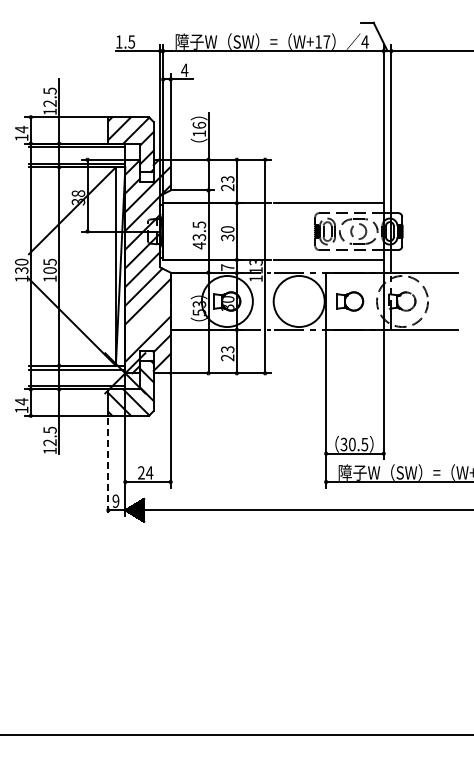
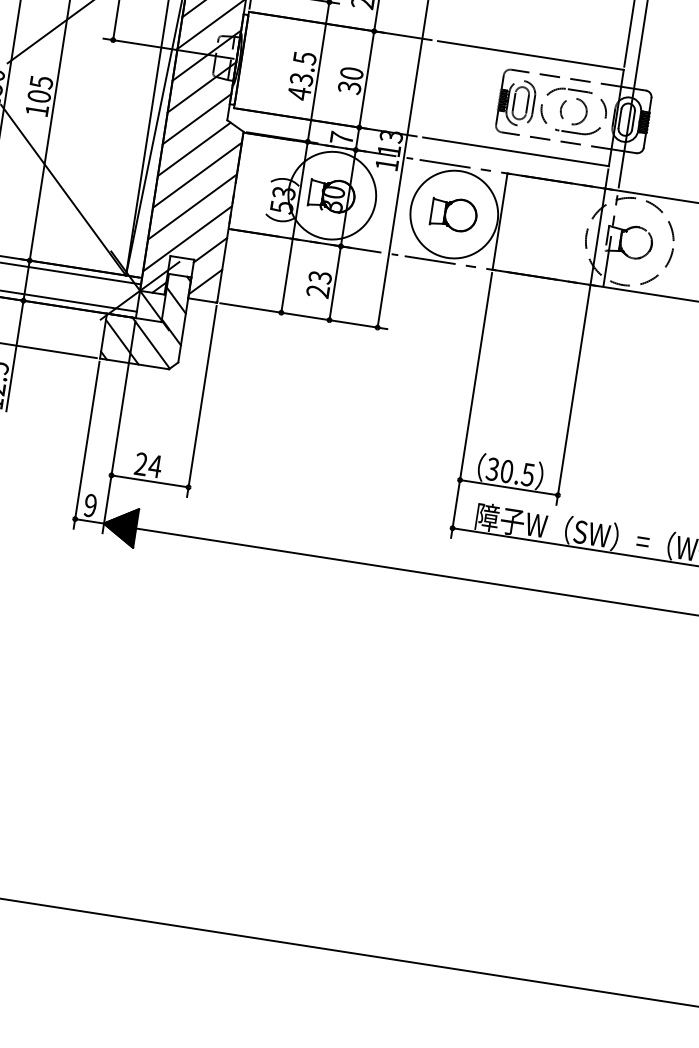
part: (350, 301) -> (454, 214), moved
line: (147, 320) -> (191, 206), added
line: (108, 467) -> (86, 446), dashed -> solid

